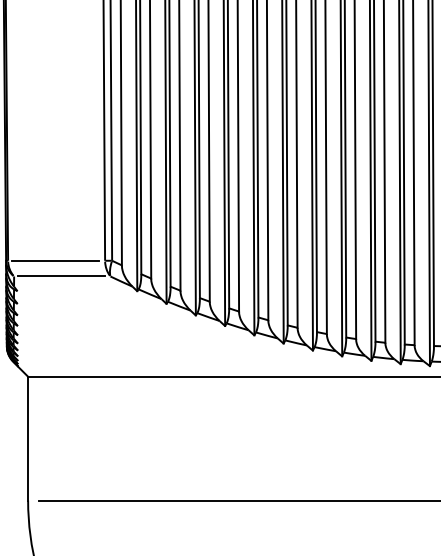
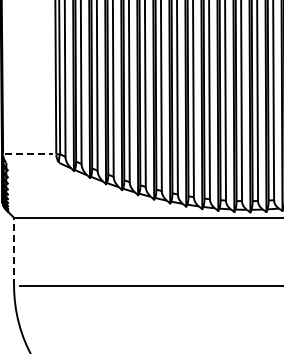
line: (56, 261) -> (29, 154), solid -> dashed
line: (61, 275) -> (32, 162), removed
line: (28, 438) -> (14, 251), solid -> dashed

